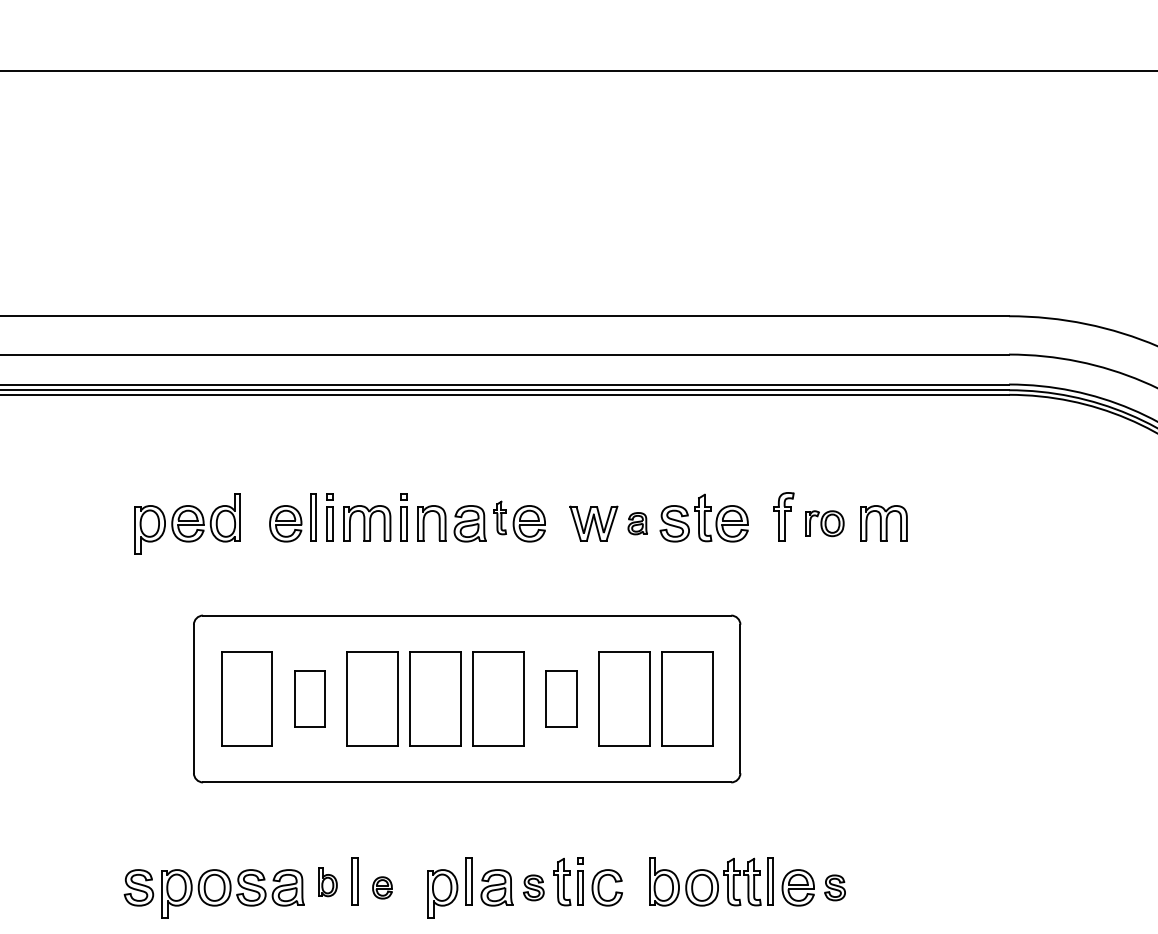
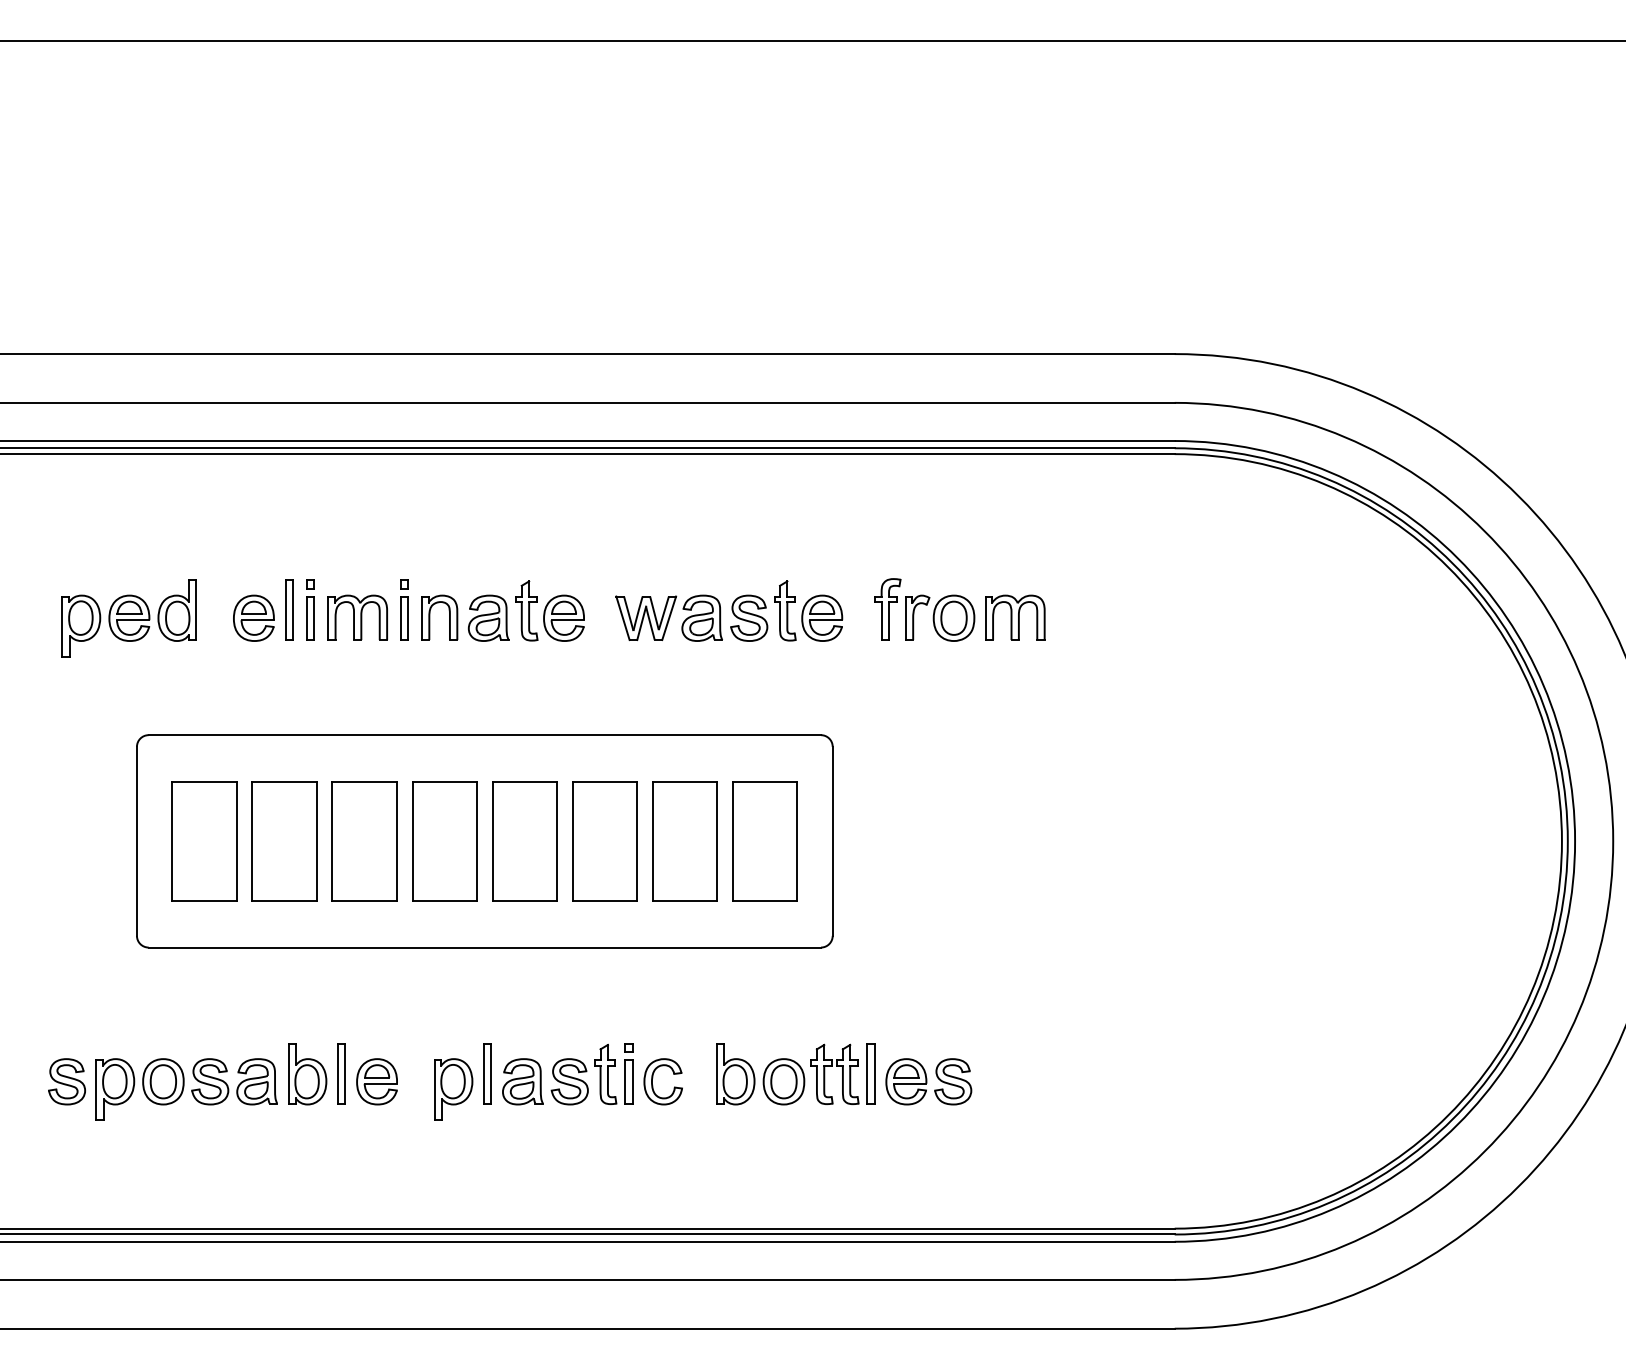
part: (499, 517) -> (526, 610), size x1.43
part: (637, 523) -> (701, 617), size x1.67
part: (825, 523) -> (940, 617), size x1.43
part: (309, 699) -> (284, 841), size x1.67
part: (561, 699) -> (604, 841), size x1.67
part: (327, 882) -> (307, 1074), size x1.67
part: (382, 887) -> (376, 1081), size x1.67
part: (533, 887) -> (569, 1081), size x1.43
part: (835, 887) -> (953, 1081), size x1.43

